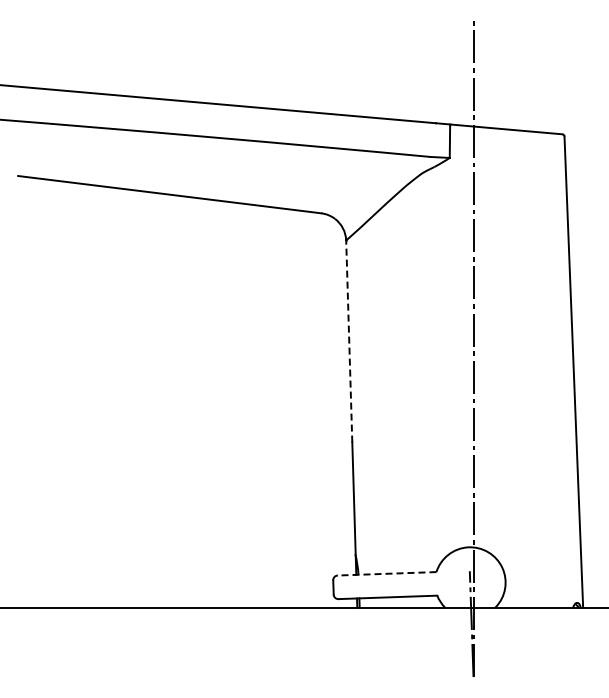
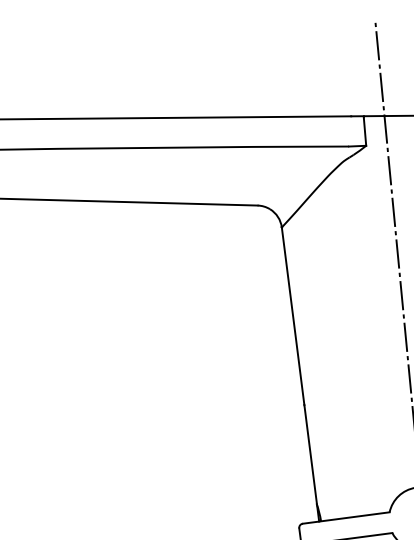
line: (349, 341) -> (293, 316), dashed -> solid
line: (386, 573) -> (345, 517), dashed -> solid

